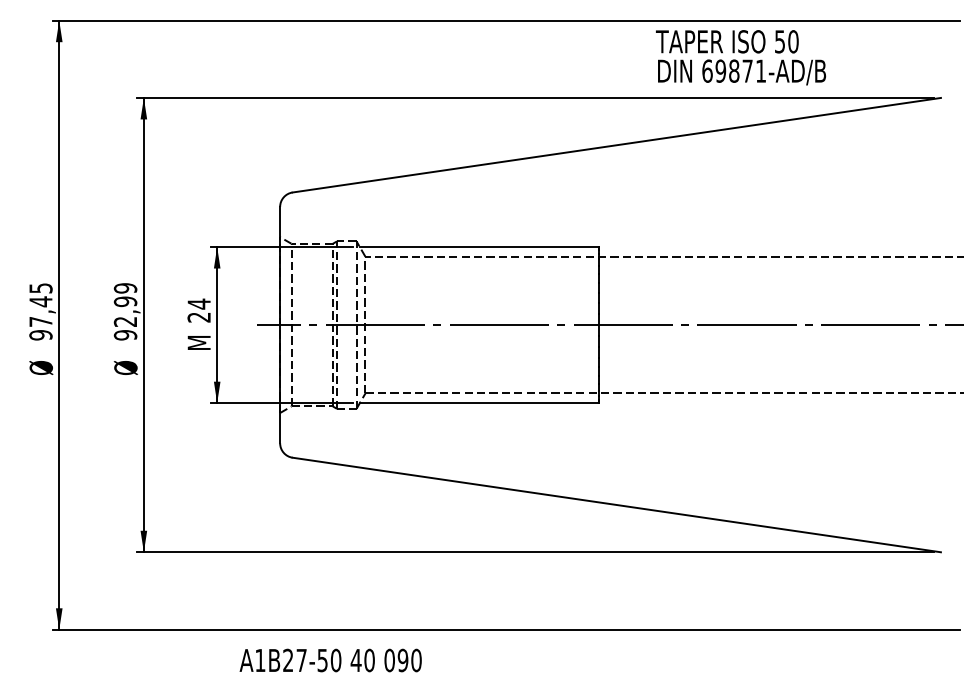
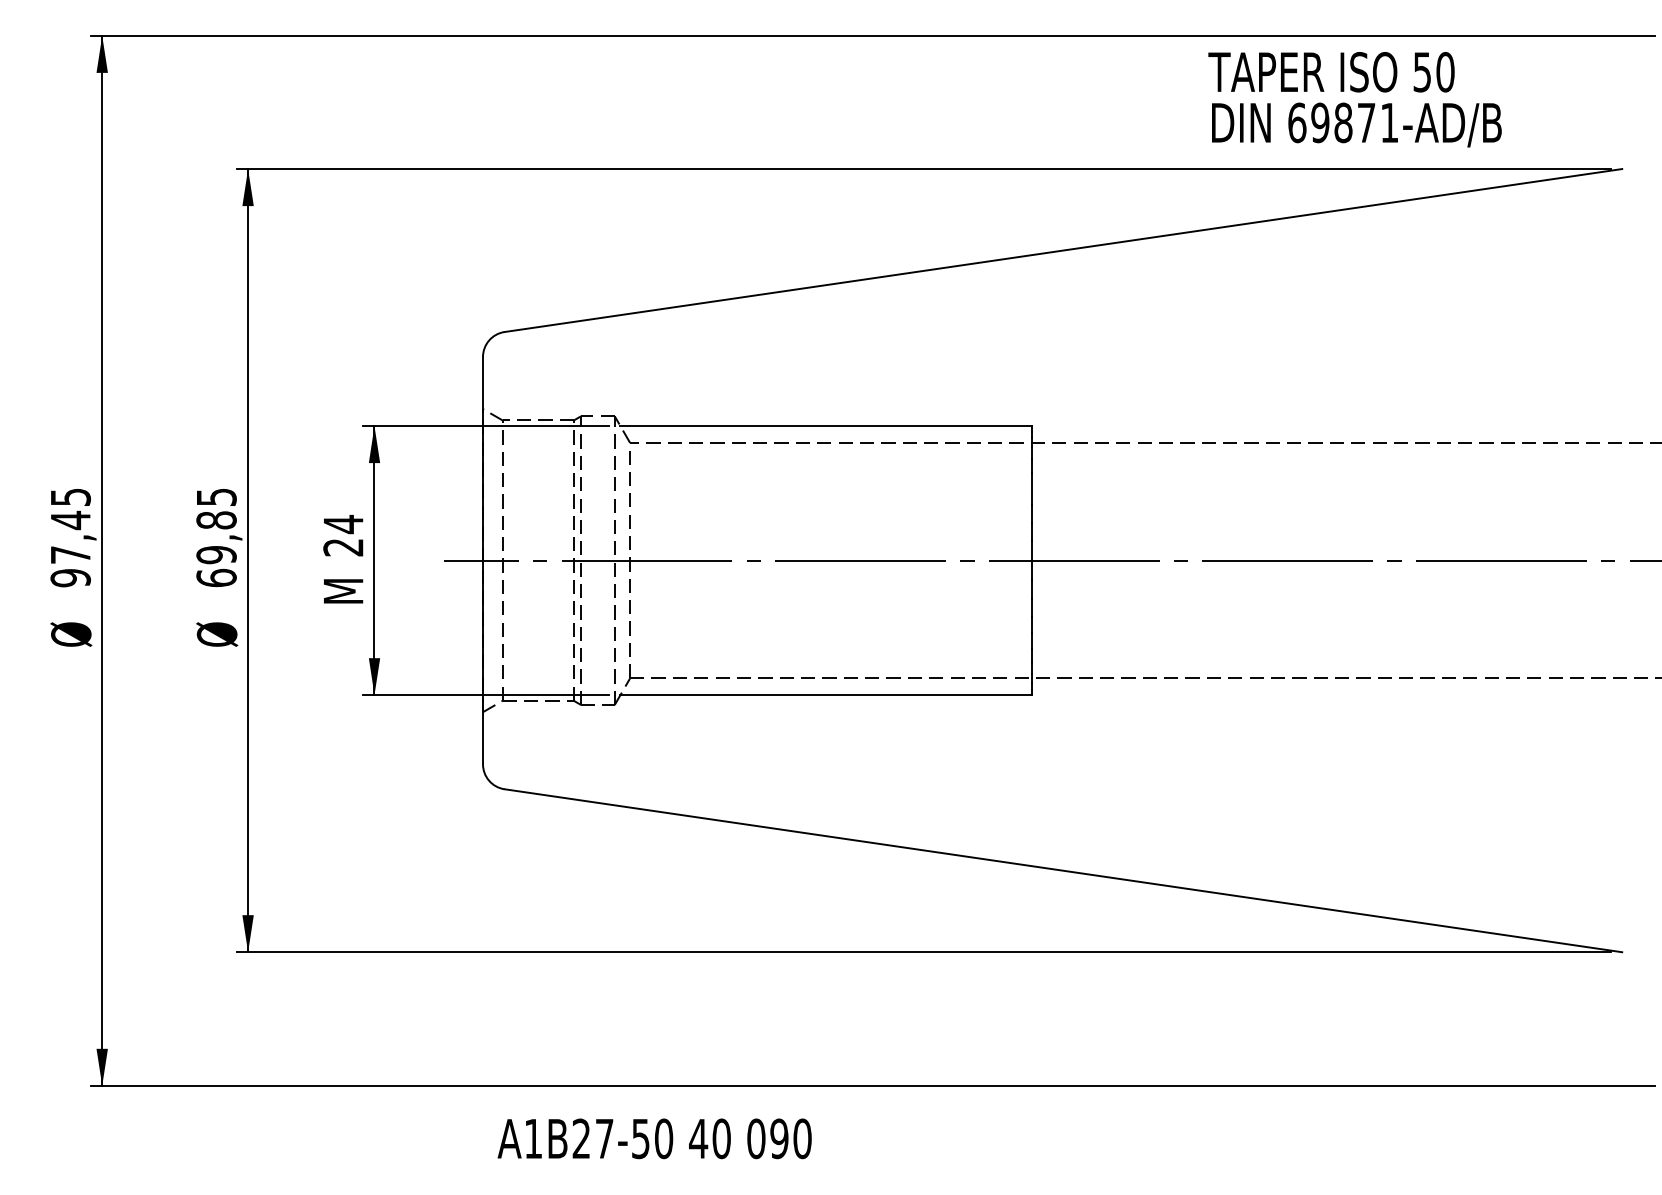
text: (741, 57) -> (1355, 99), moved
text: (125, 311) -> (216, 537), 92,99 -> 69,85
text: (330, 660) -> (654, 1138), moved

